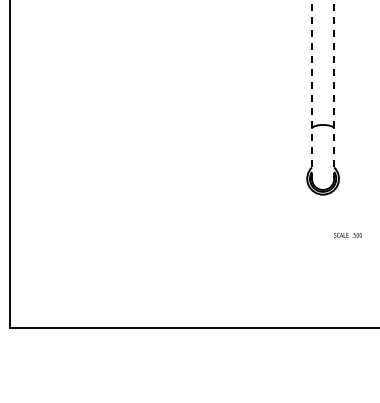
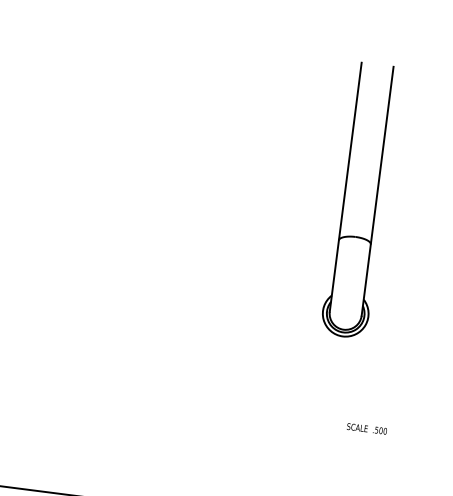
line: (311, 92) -> (344, 188), dashed -> solid
line: (334, 92) -> (377, 192), dashed -> solid
text: (347, 235) -> (366, 429), moved

